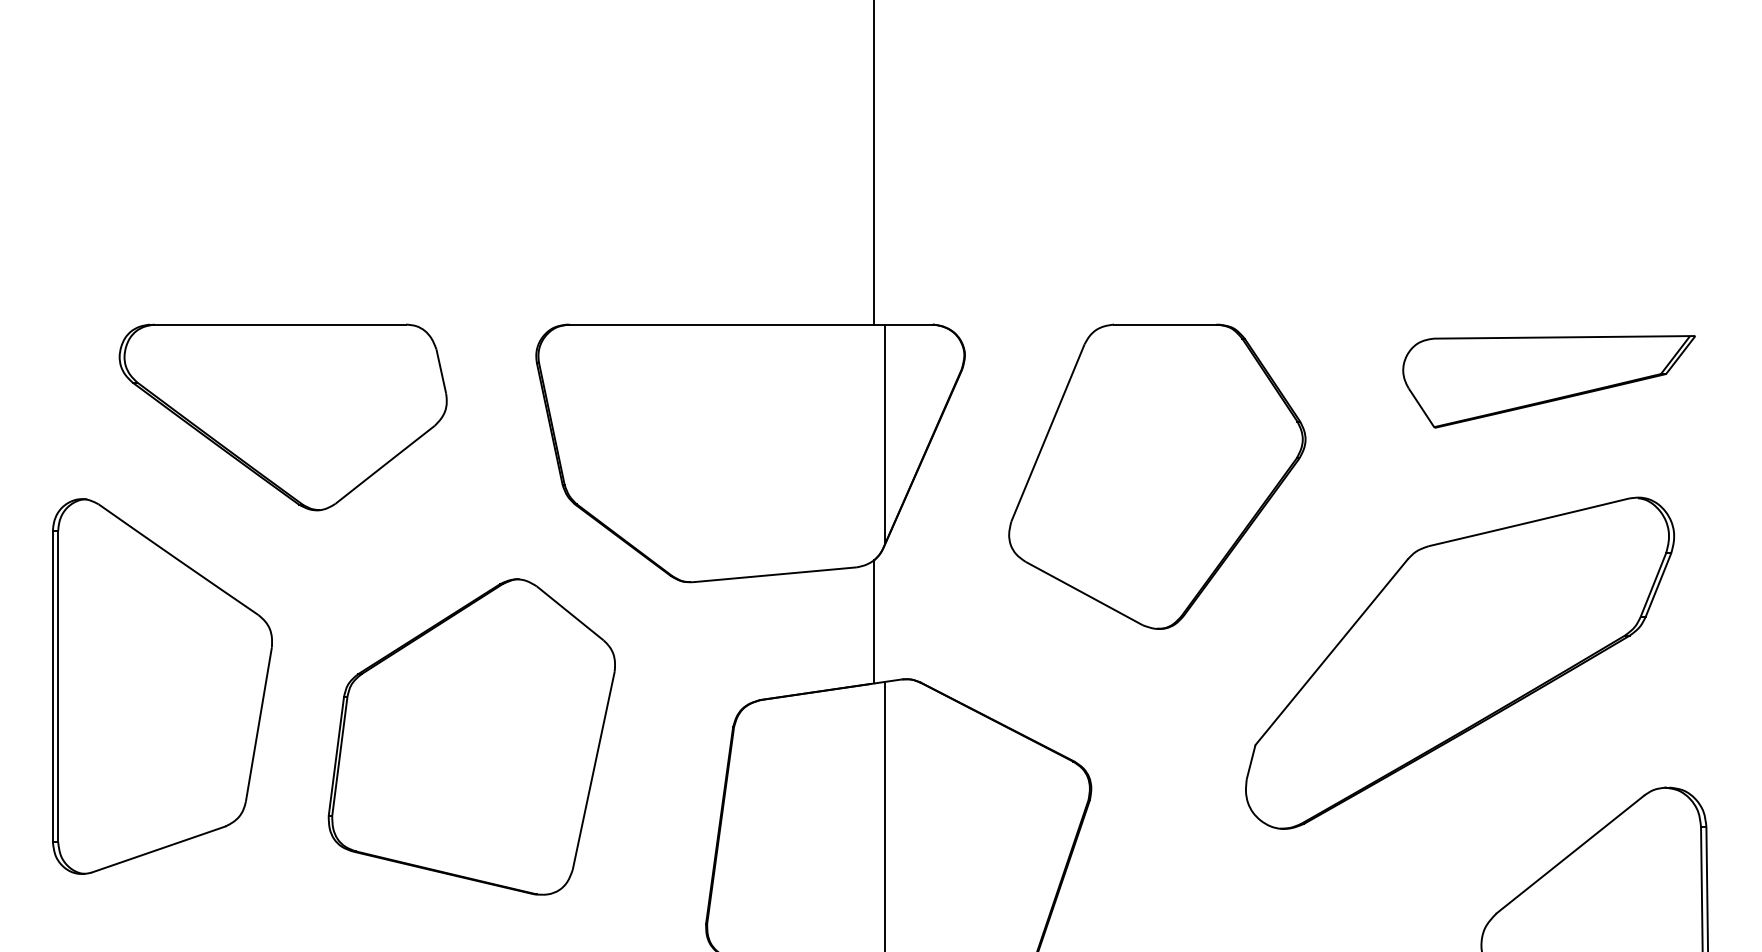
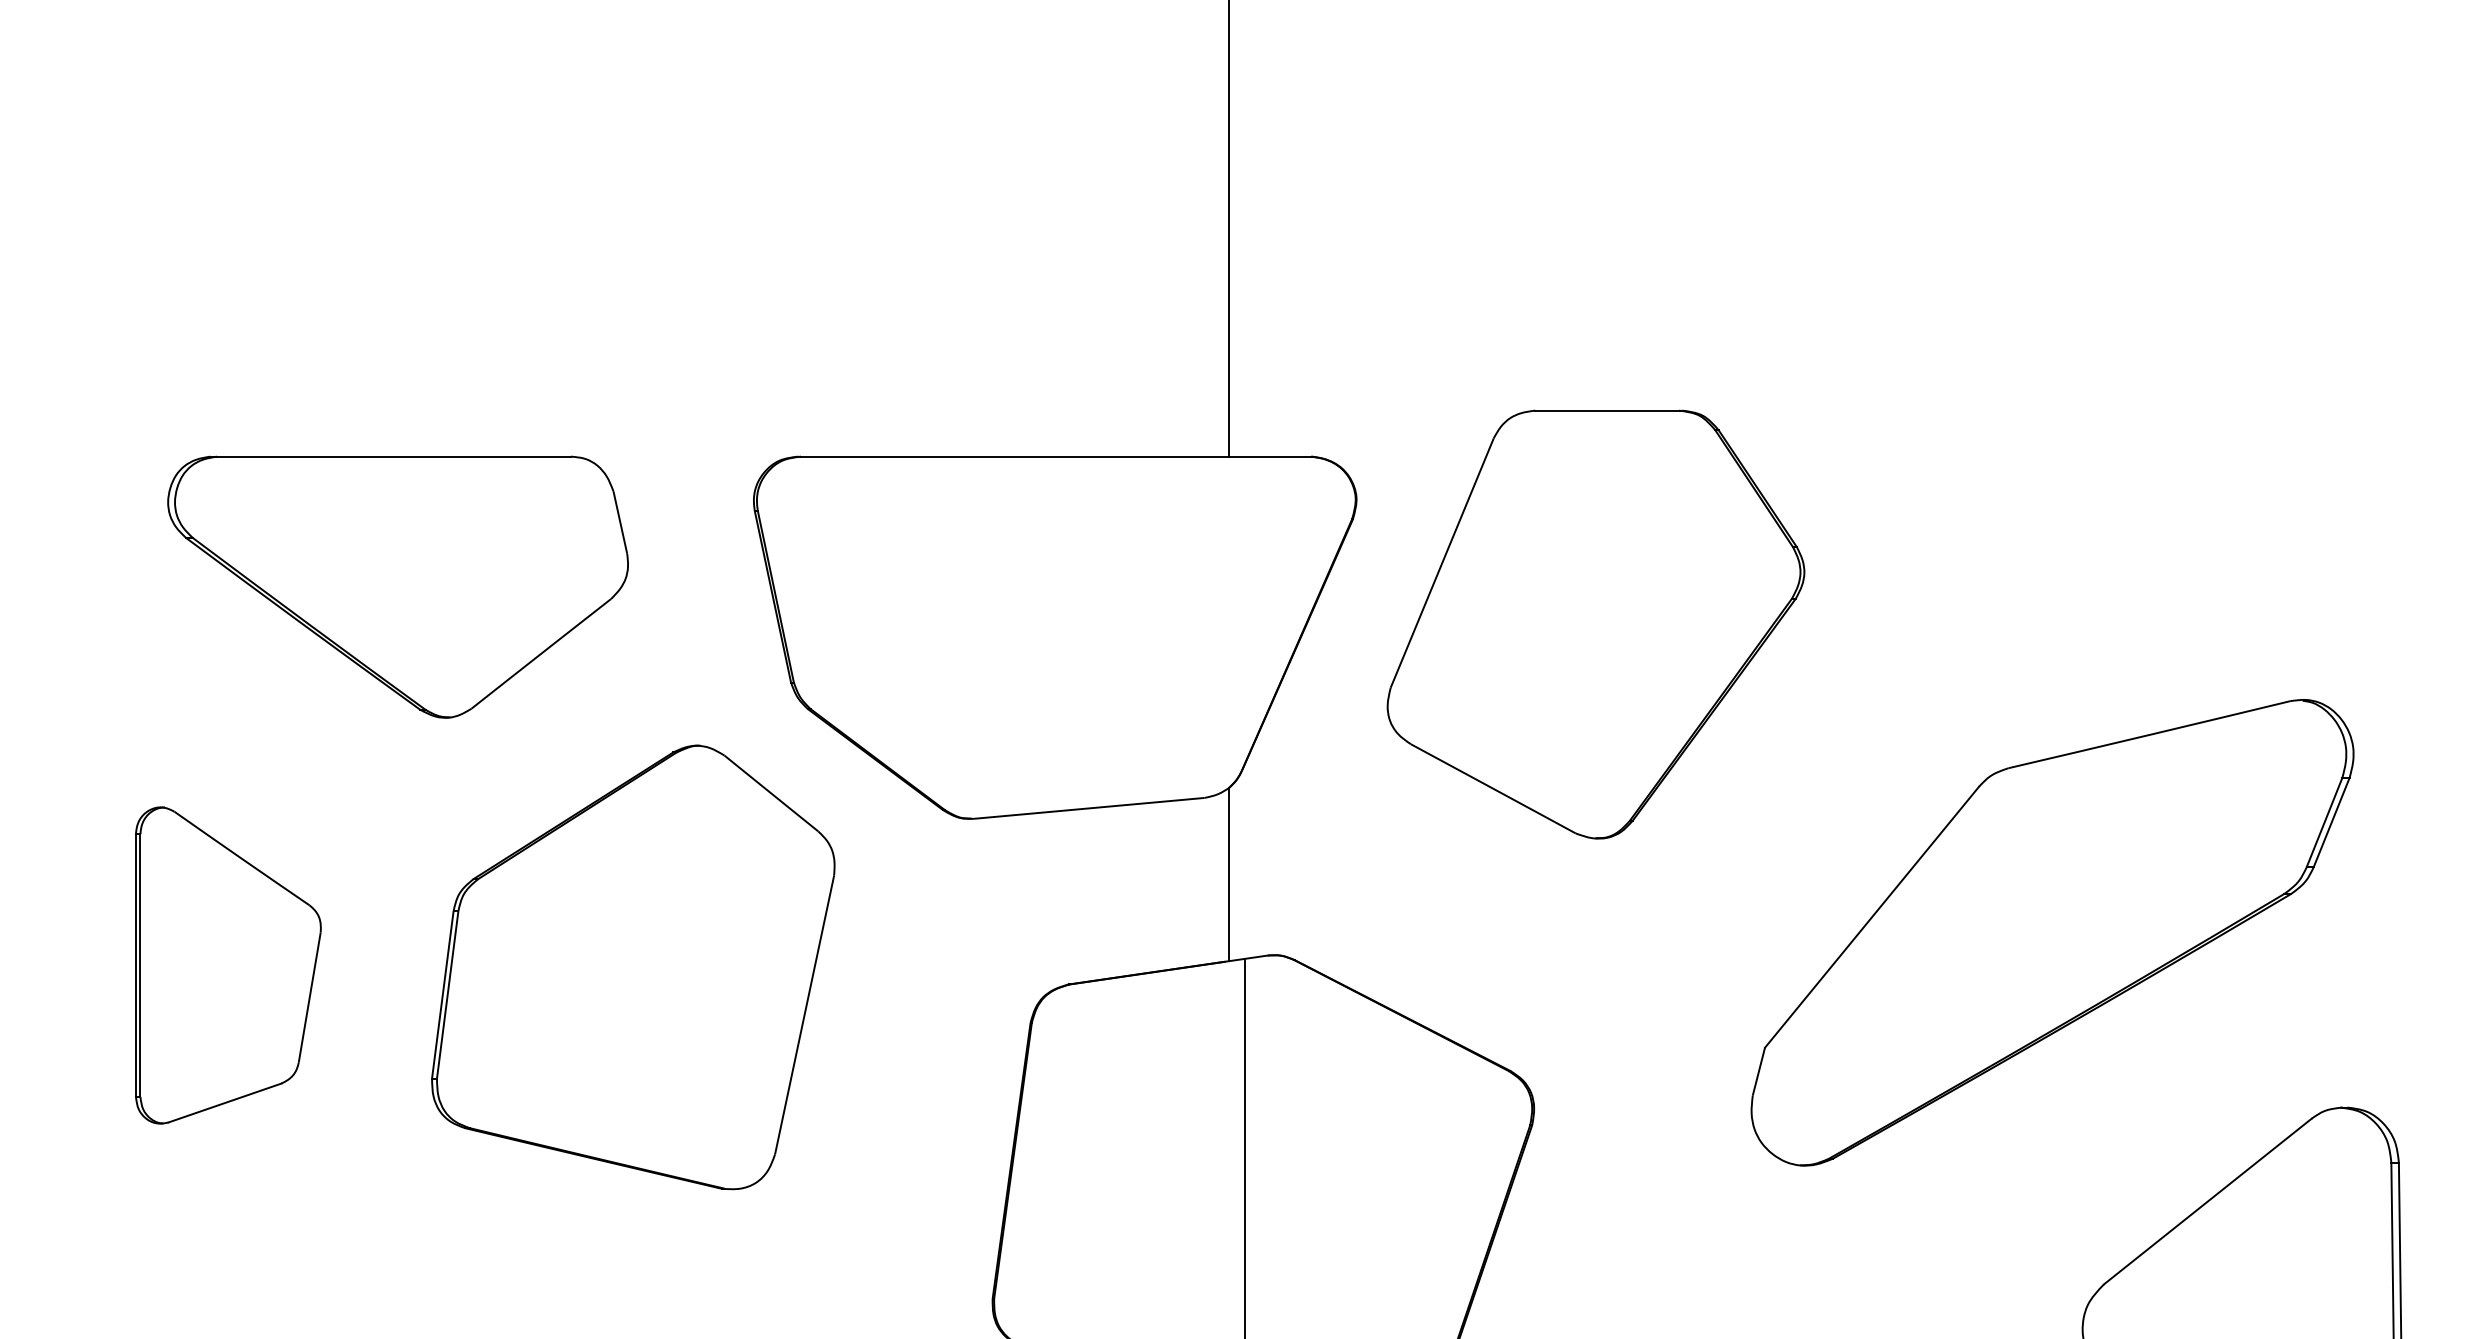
part: (1548, 381) -> (2177, 536), removed
line: (885, 434) -> (1244, 610), removed
part: (1156, 476) -> (1595, 624), moved
part: (162, 686) -> (228, 965), size x0.6
part: (472, 737) -> (633, 967), moved

